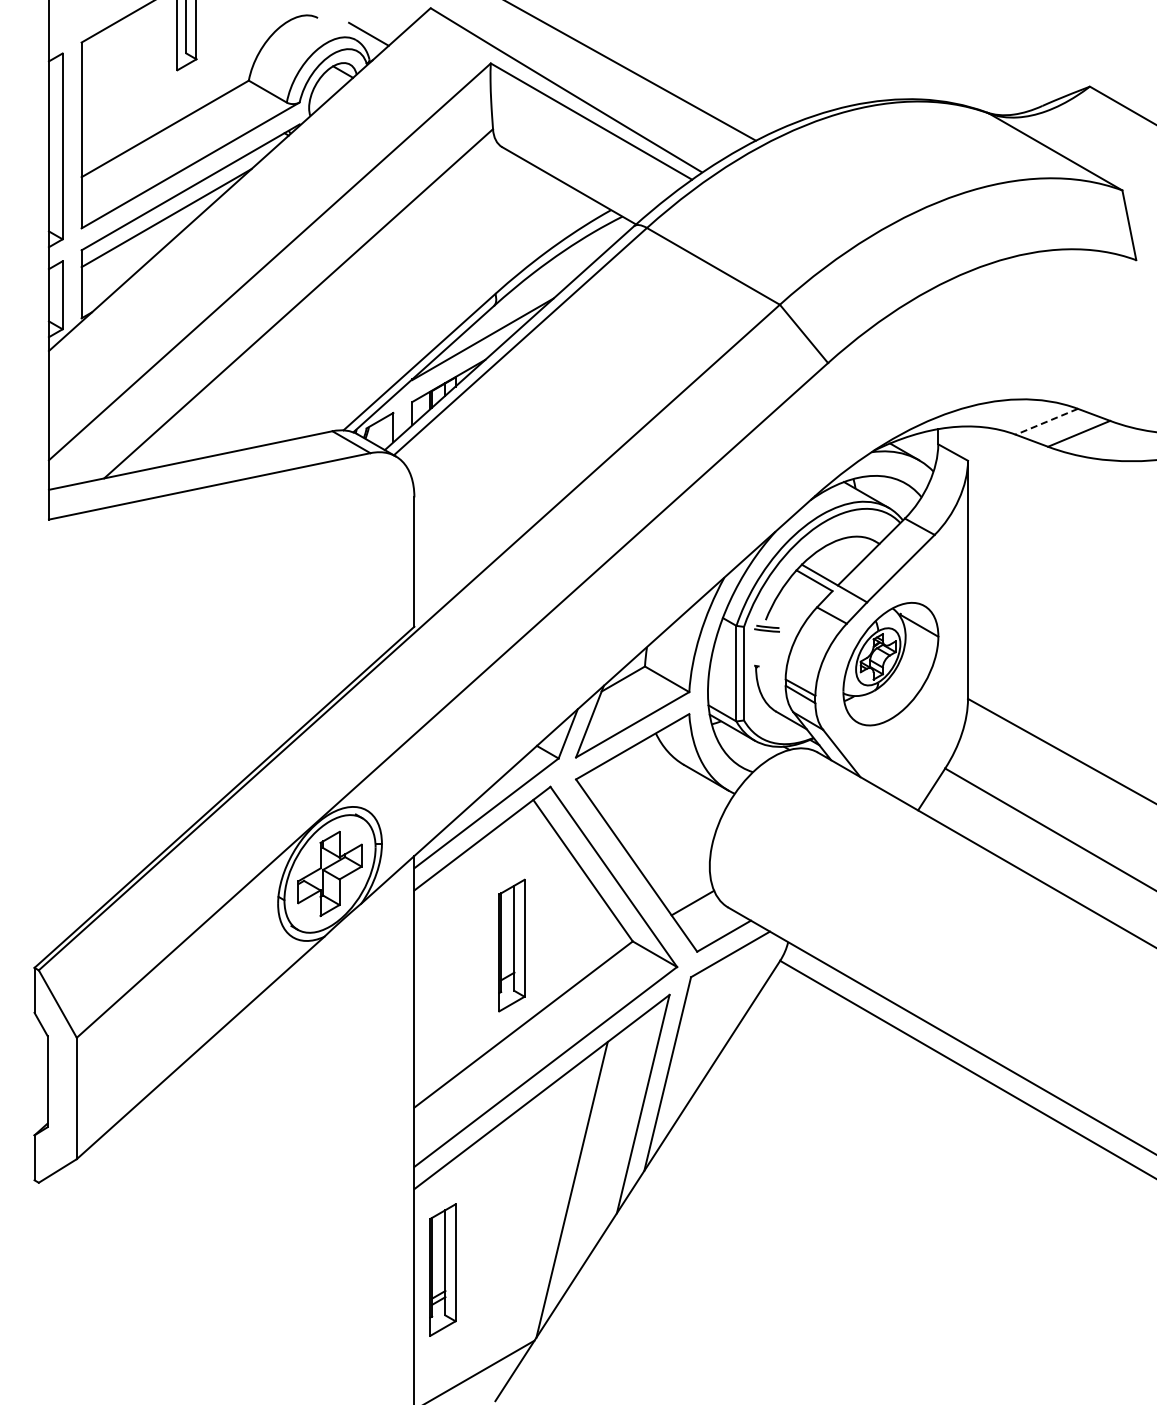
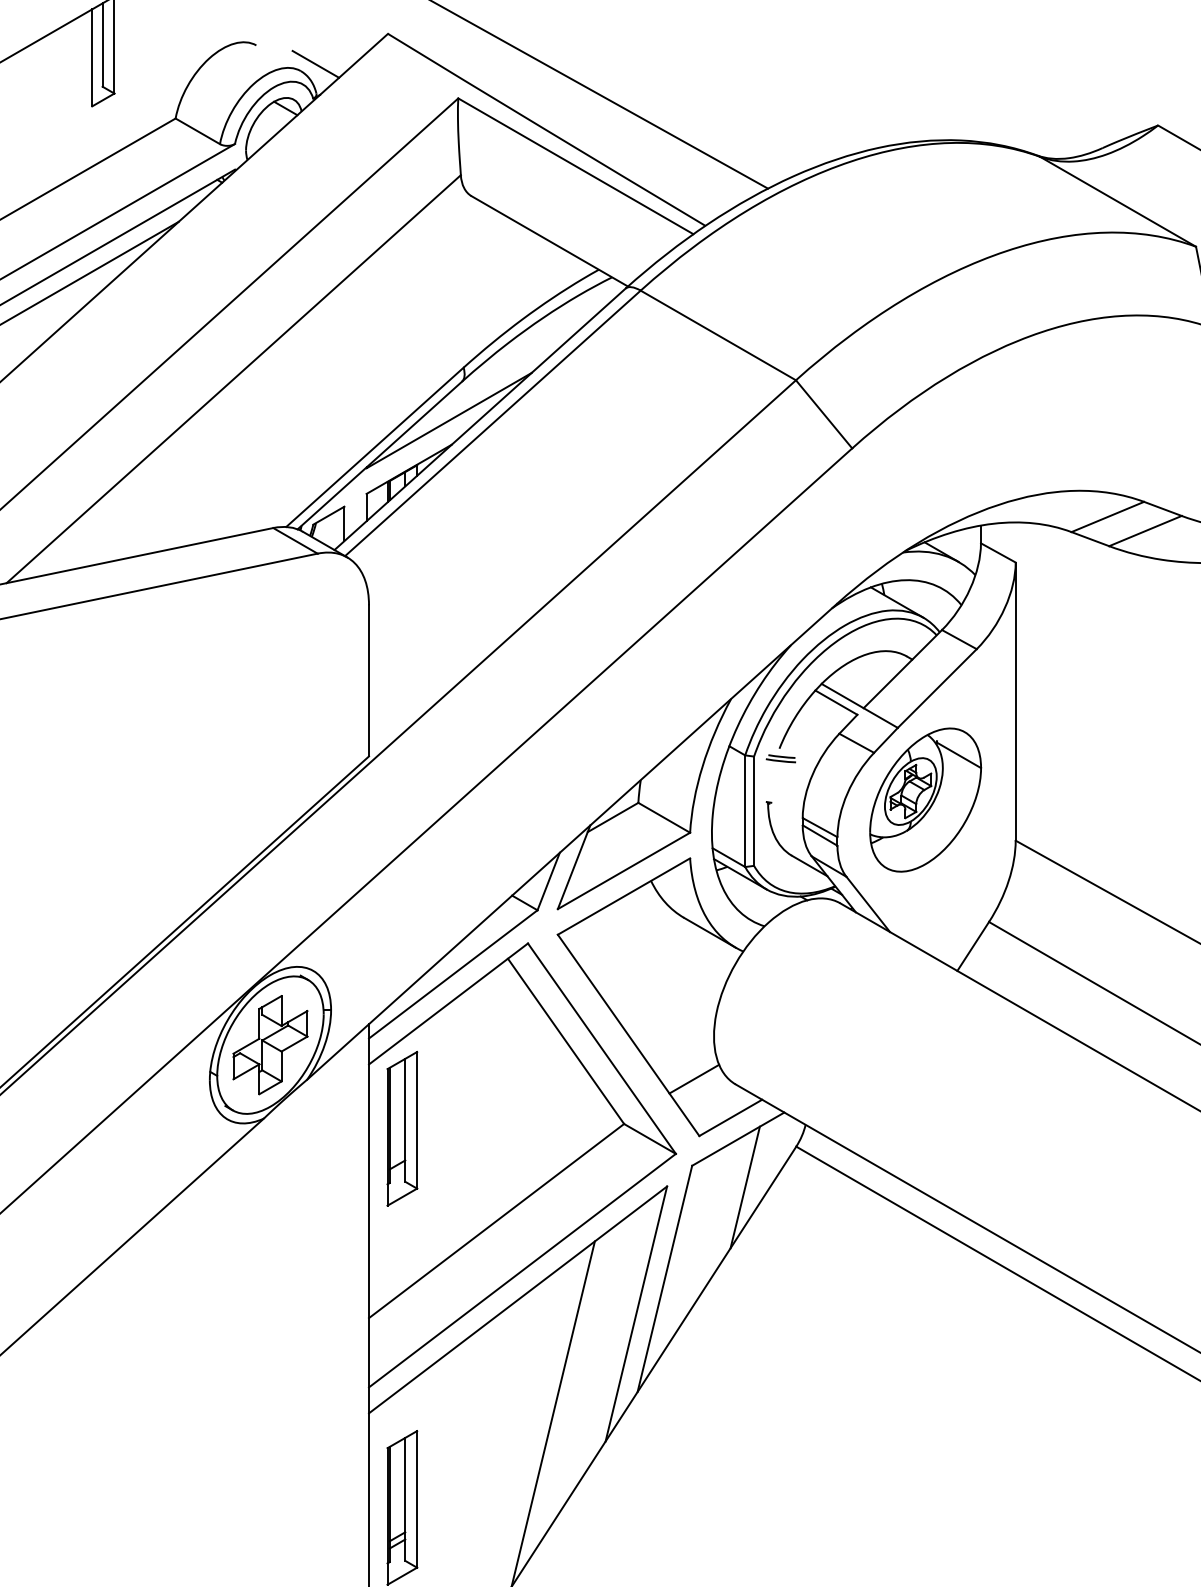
line: (1046, 421) -> (1107, 516), dashed -> solid
part: (511, 945) -> (401, 1128), moved
line: (736, 995) -> (745, 1187), added

